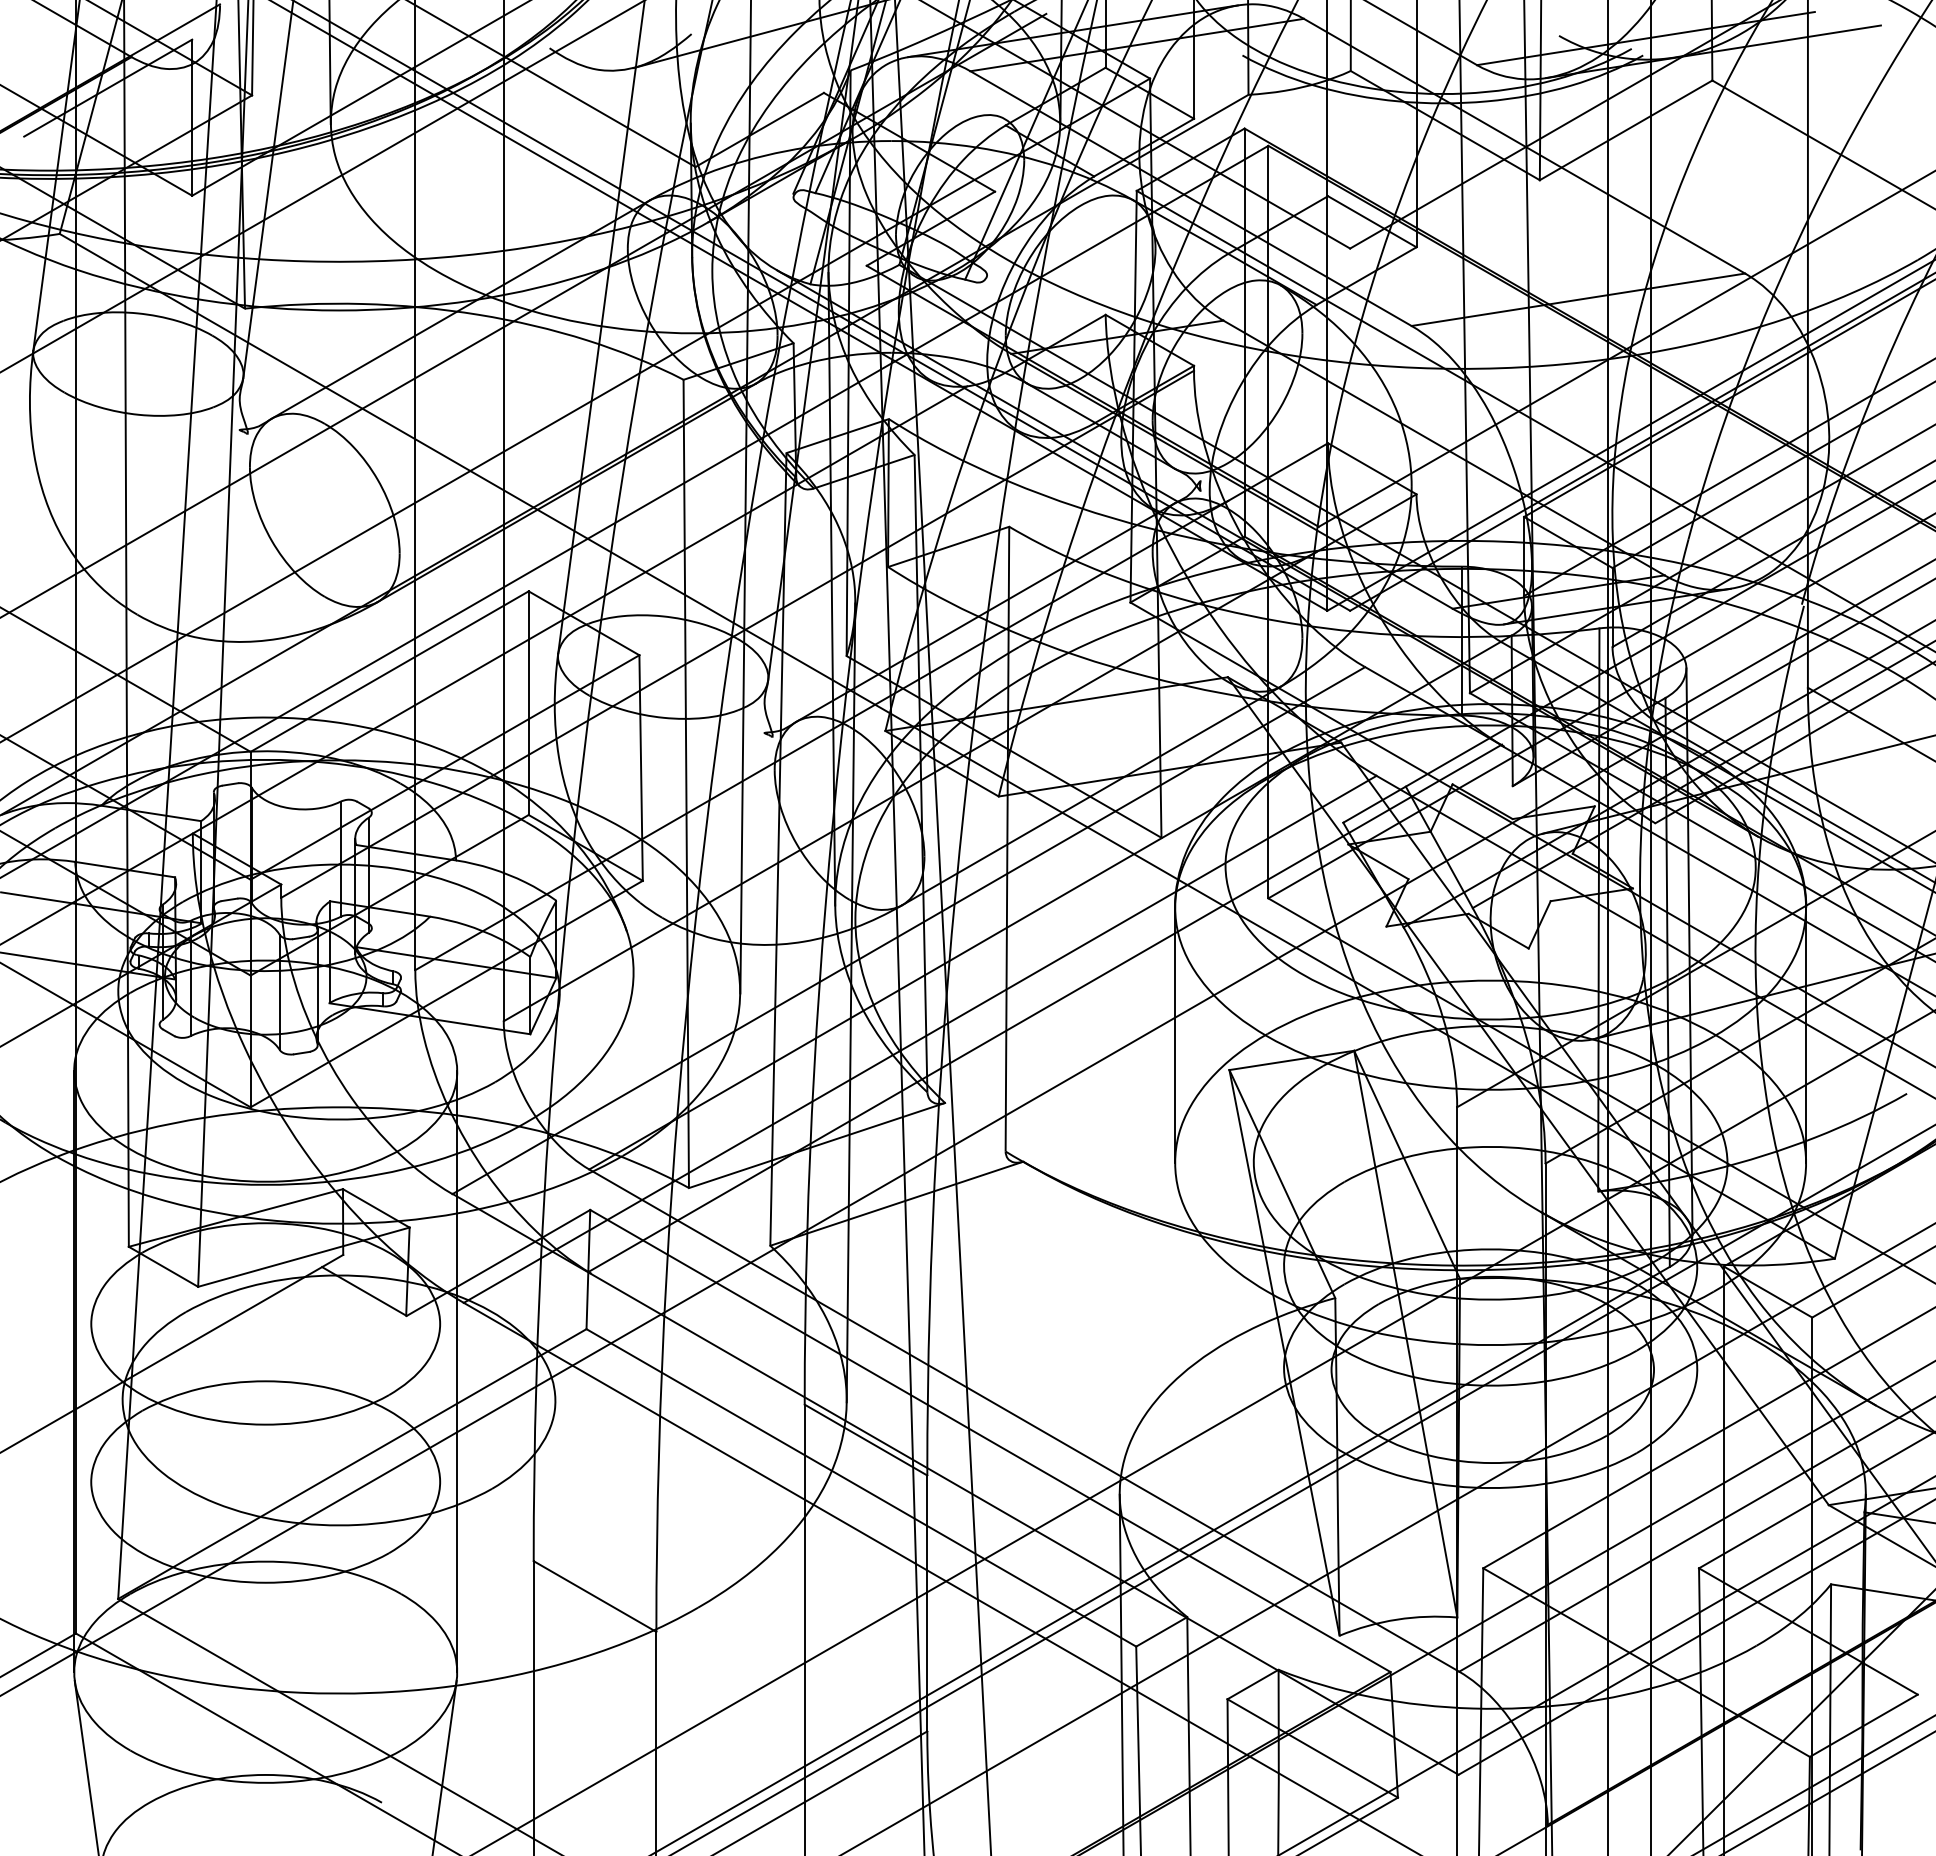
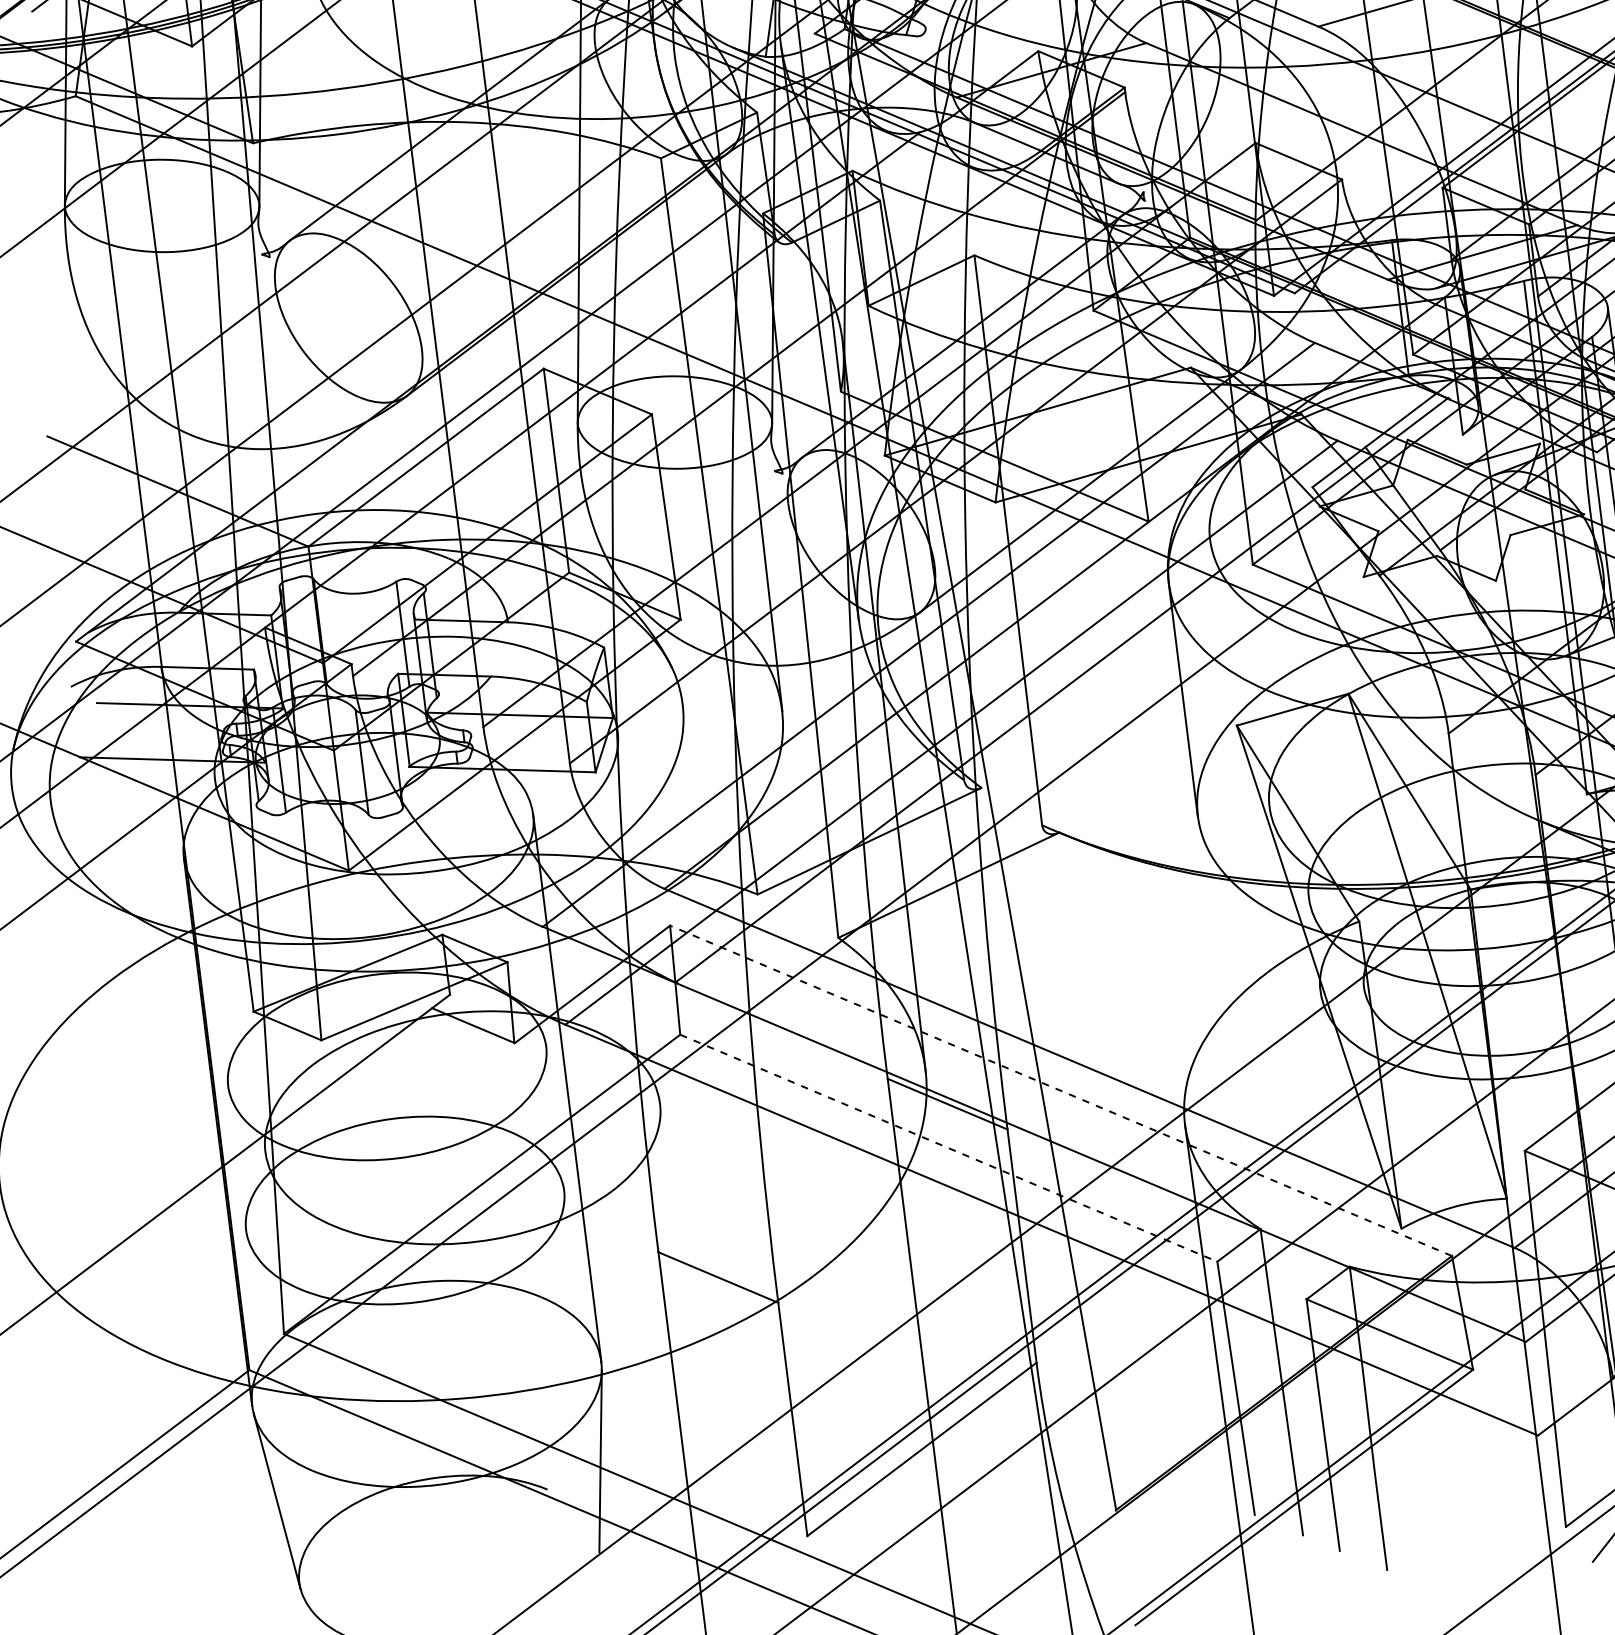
line: (989, 1440) -> (1060, 1090), solid -> dashed
line: (861, 1488) -> (948, 1148), solid -> dashed

